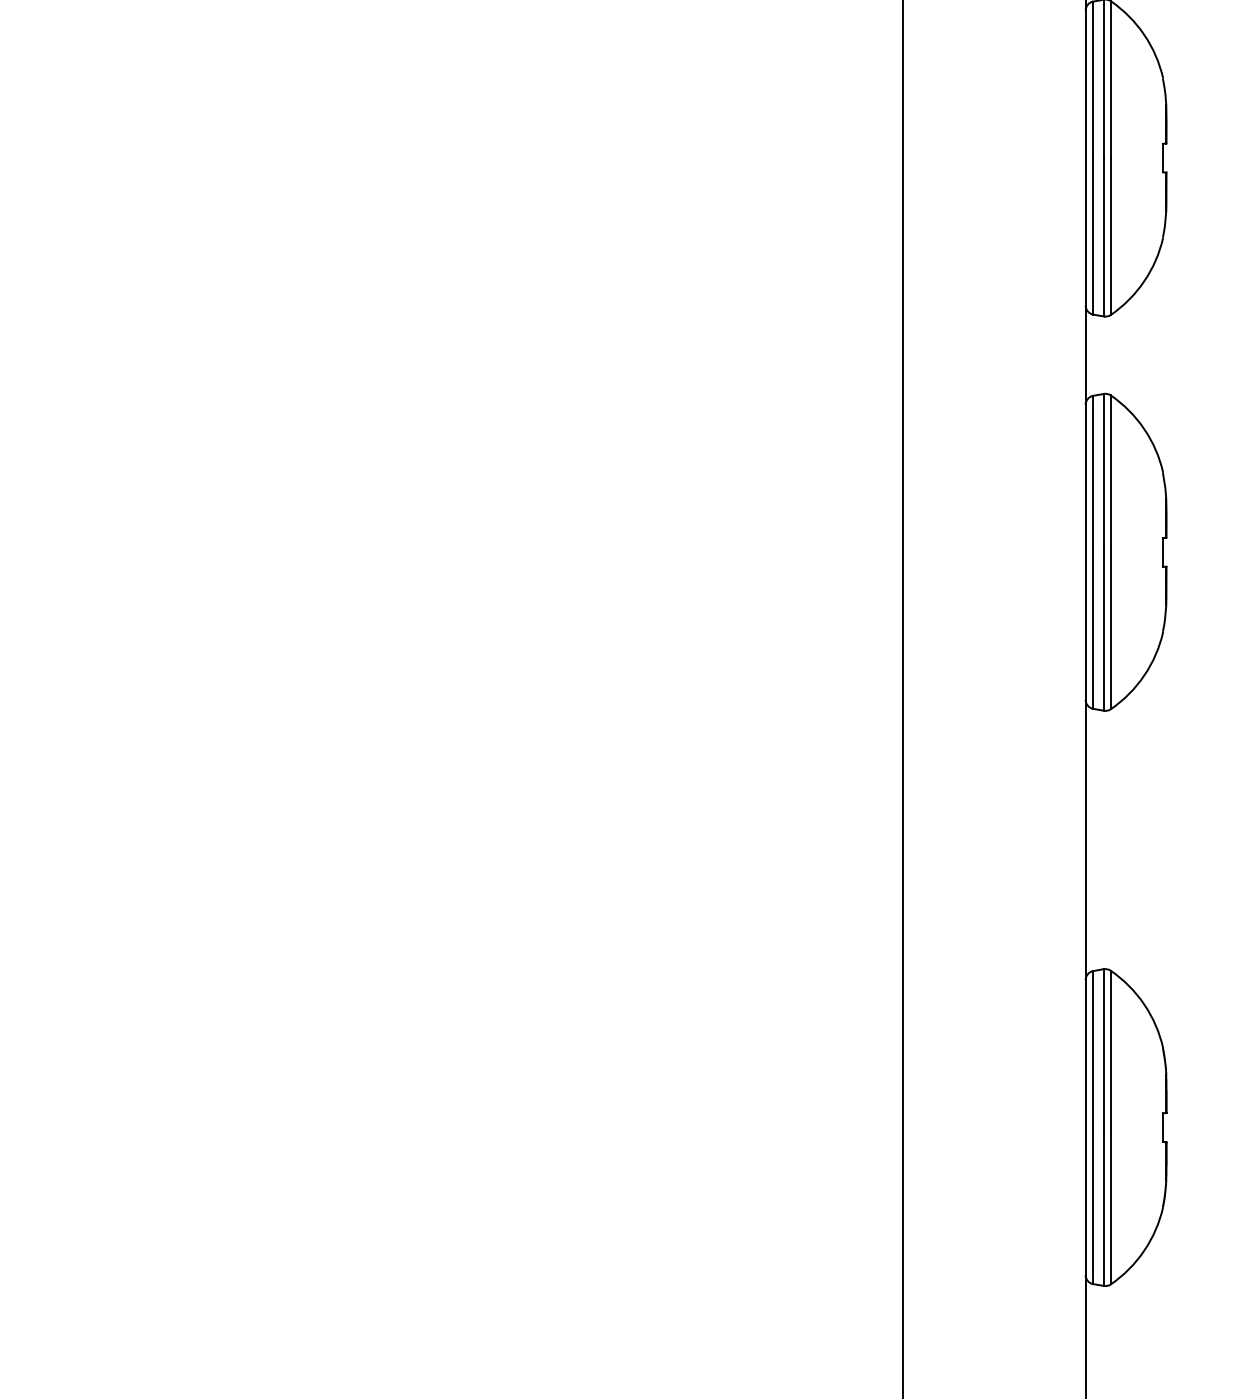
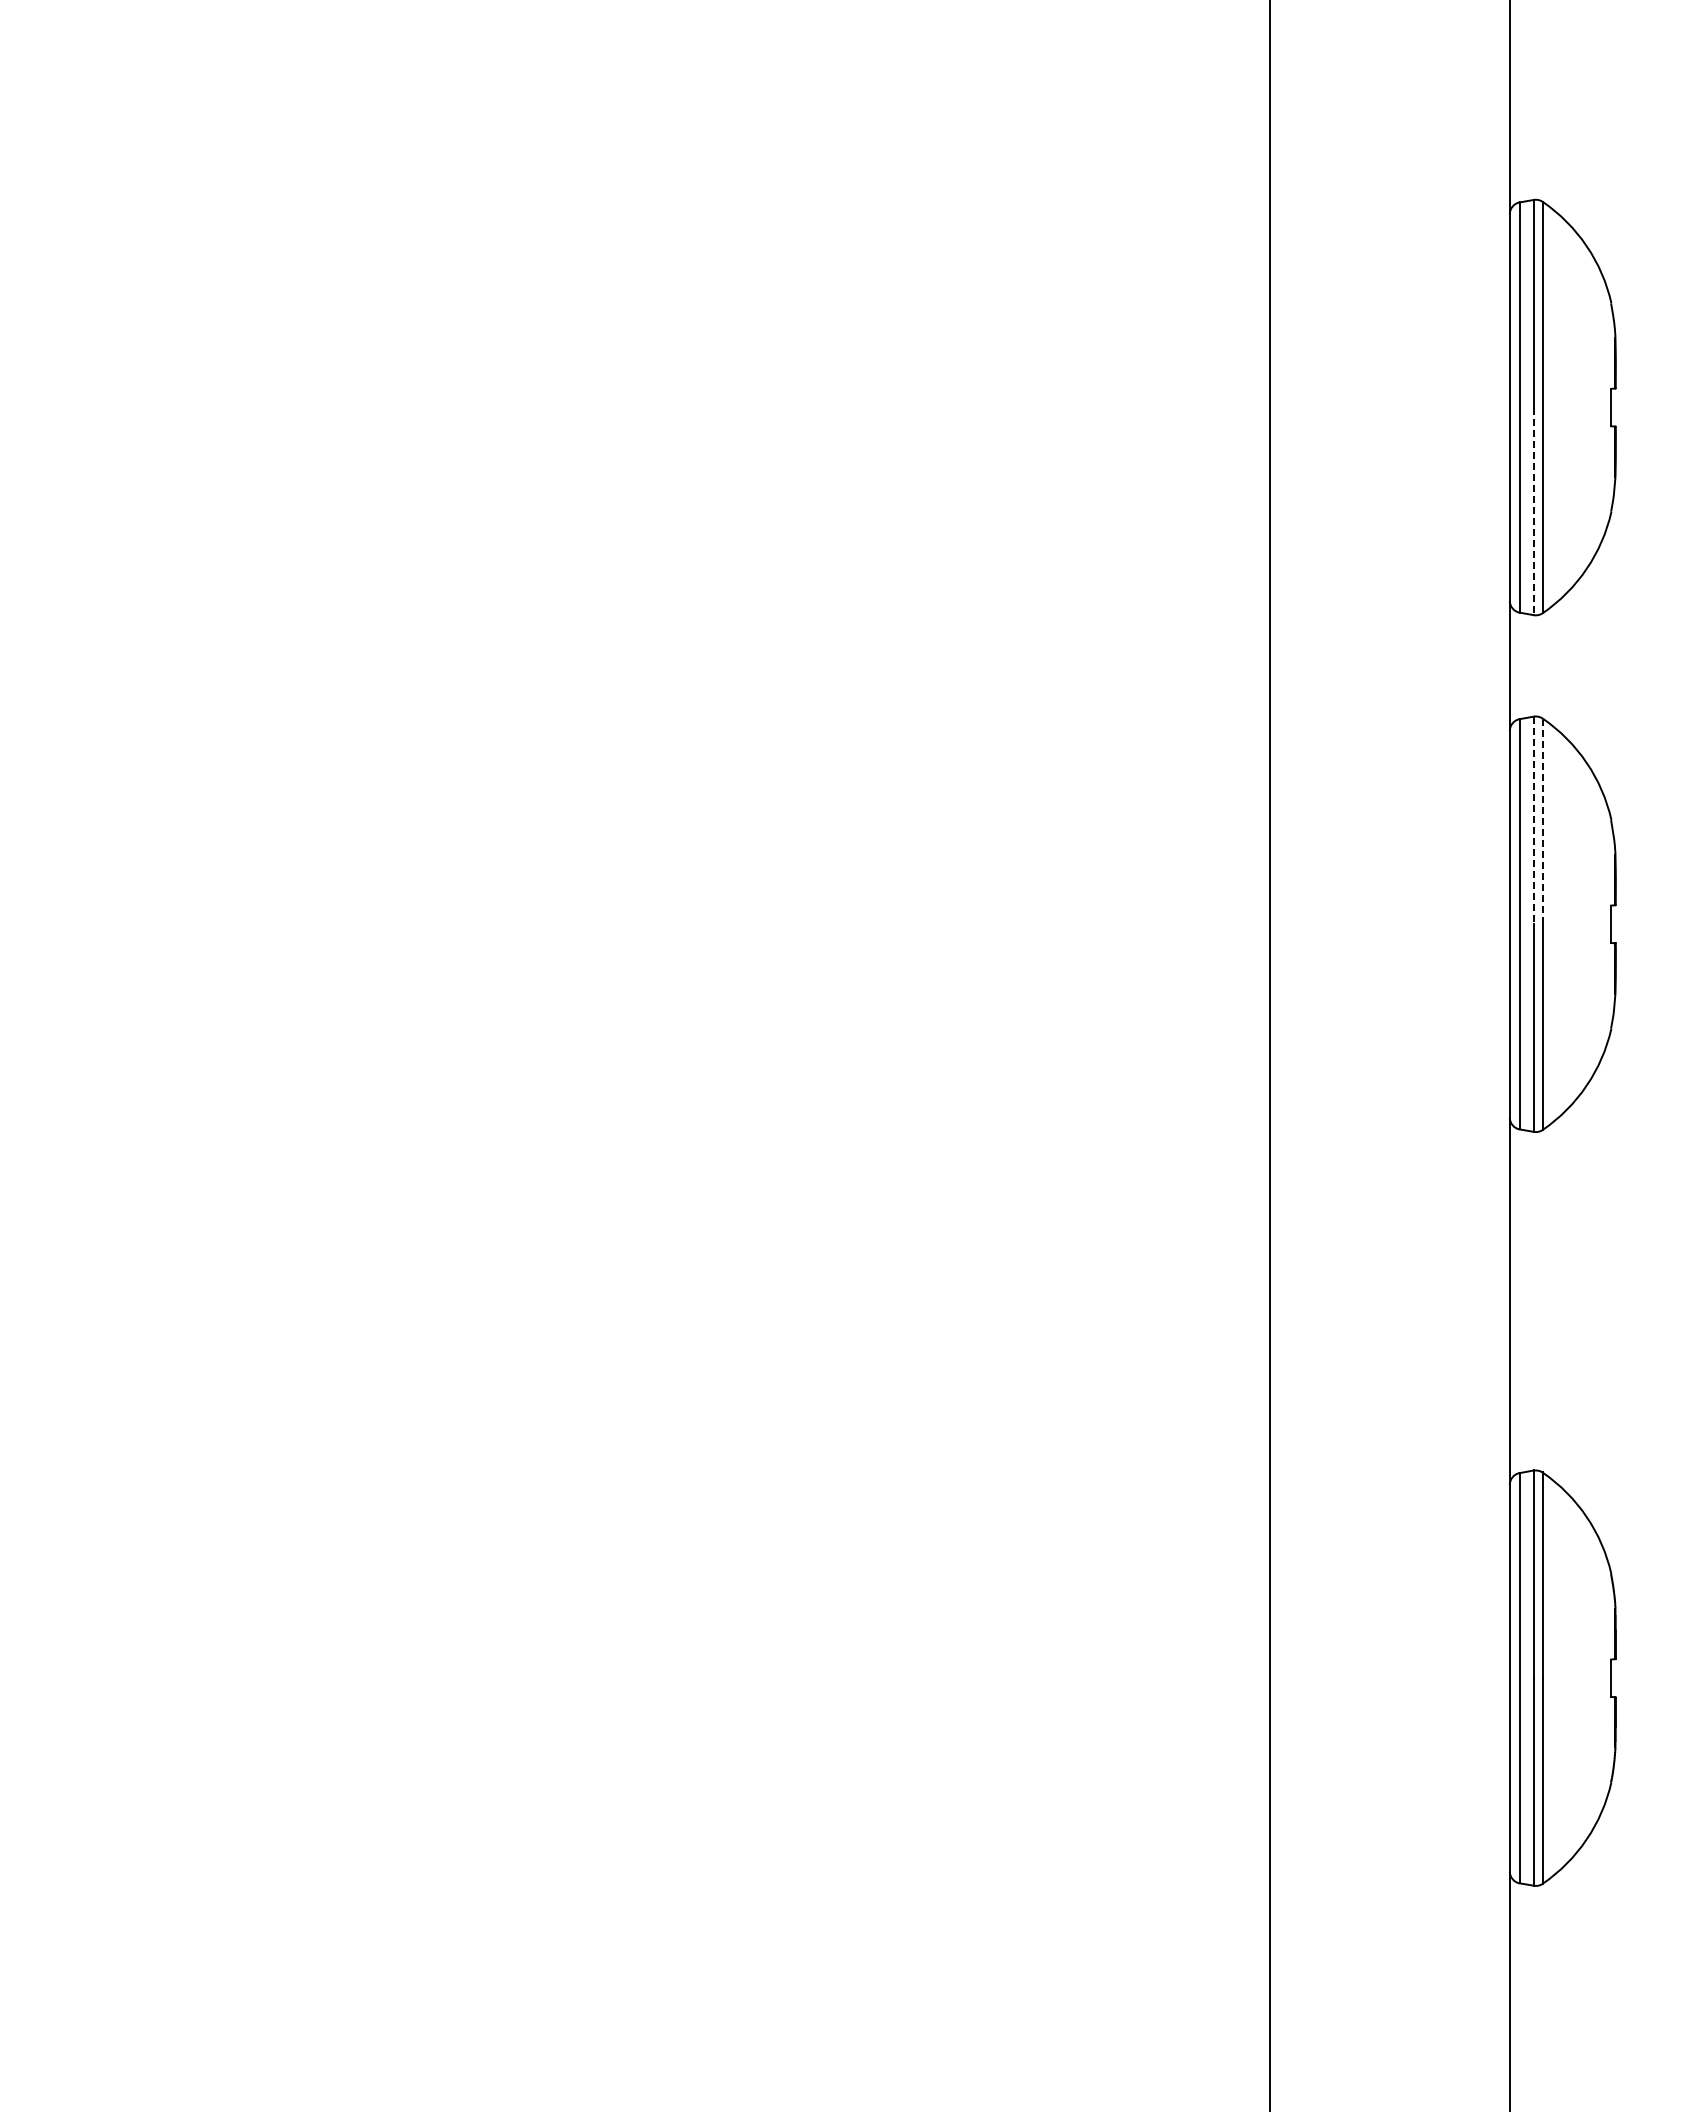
line: (1103, 237) -> (1533, 511), solid -> dashed
line: (1103, 473) -> (1533, 820), solid -> dashed
line: (1110, 473) -> (1542, 821), solid -> dashed

